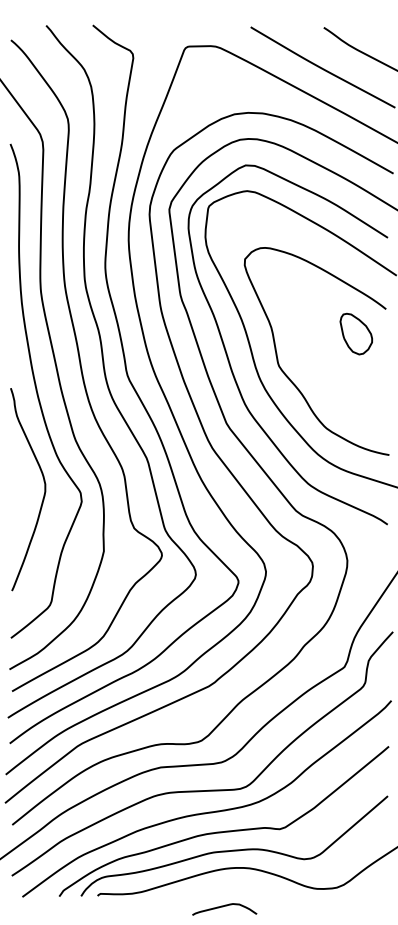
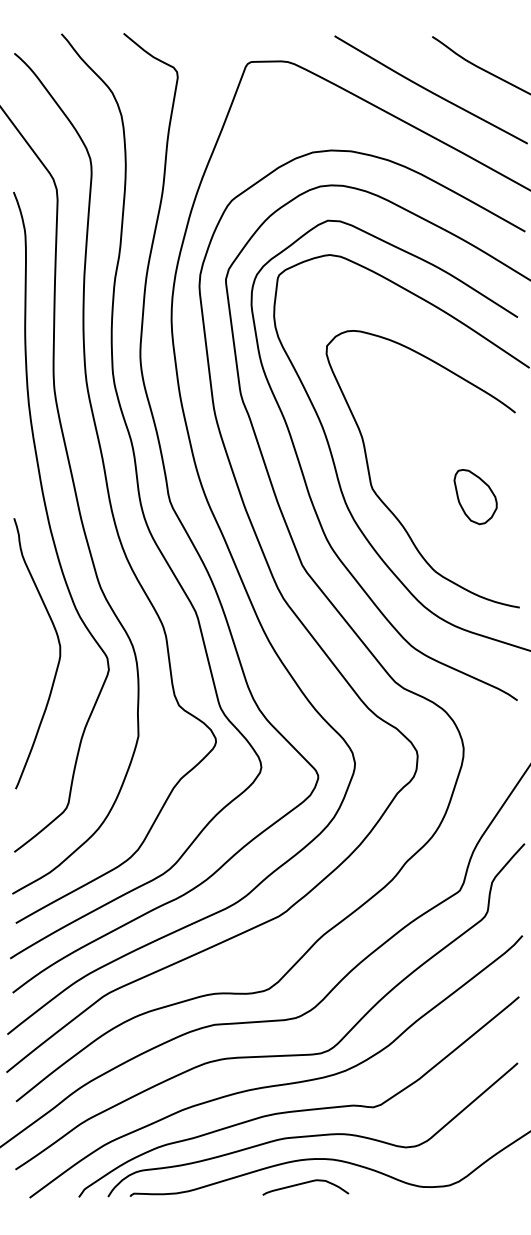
part: (356, 334) -> (475, 497), moved
curve: (222, 907) -> (303, 1184), moved

